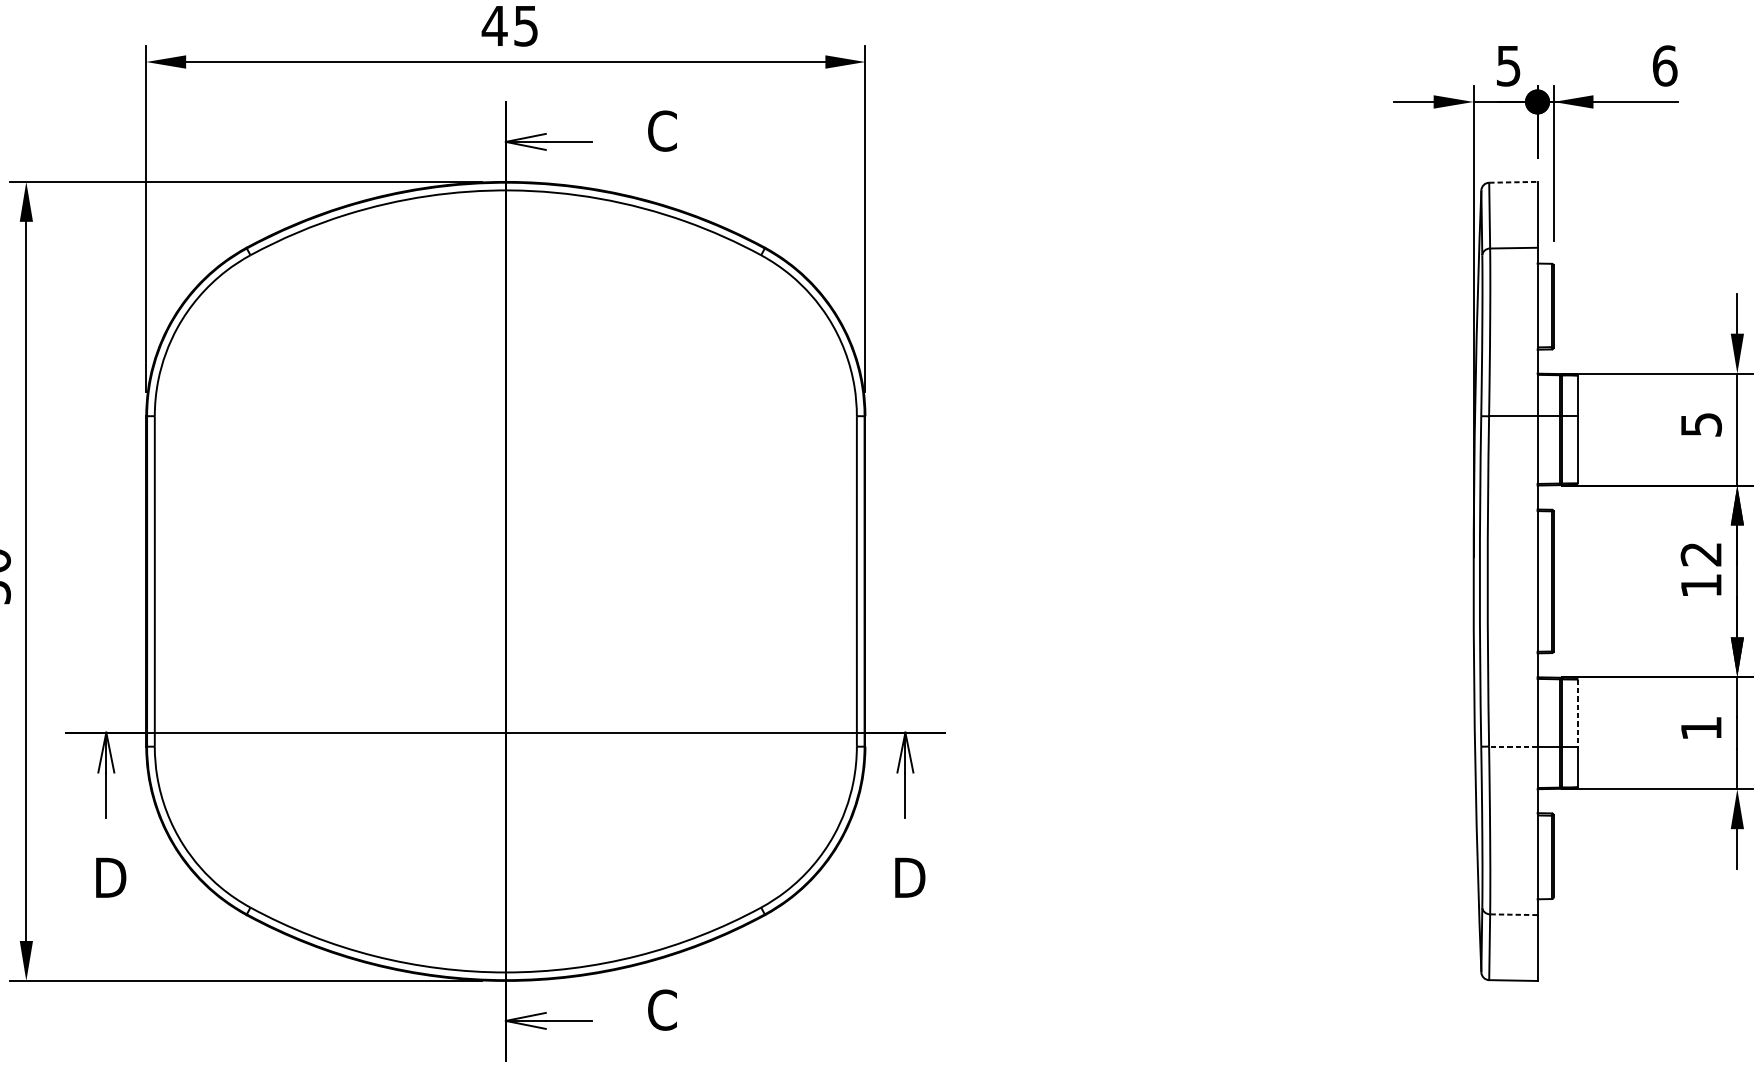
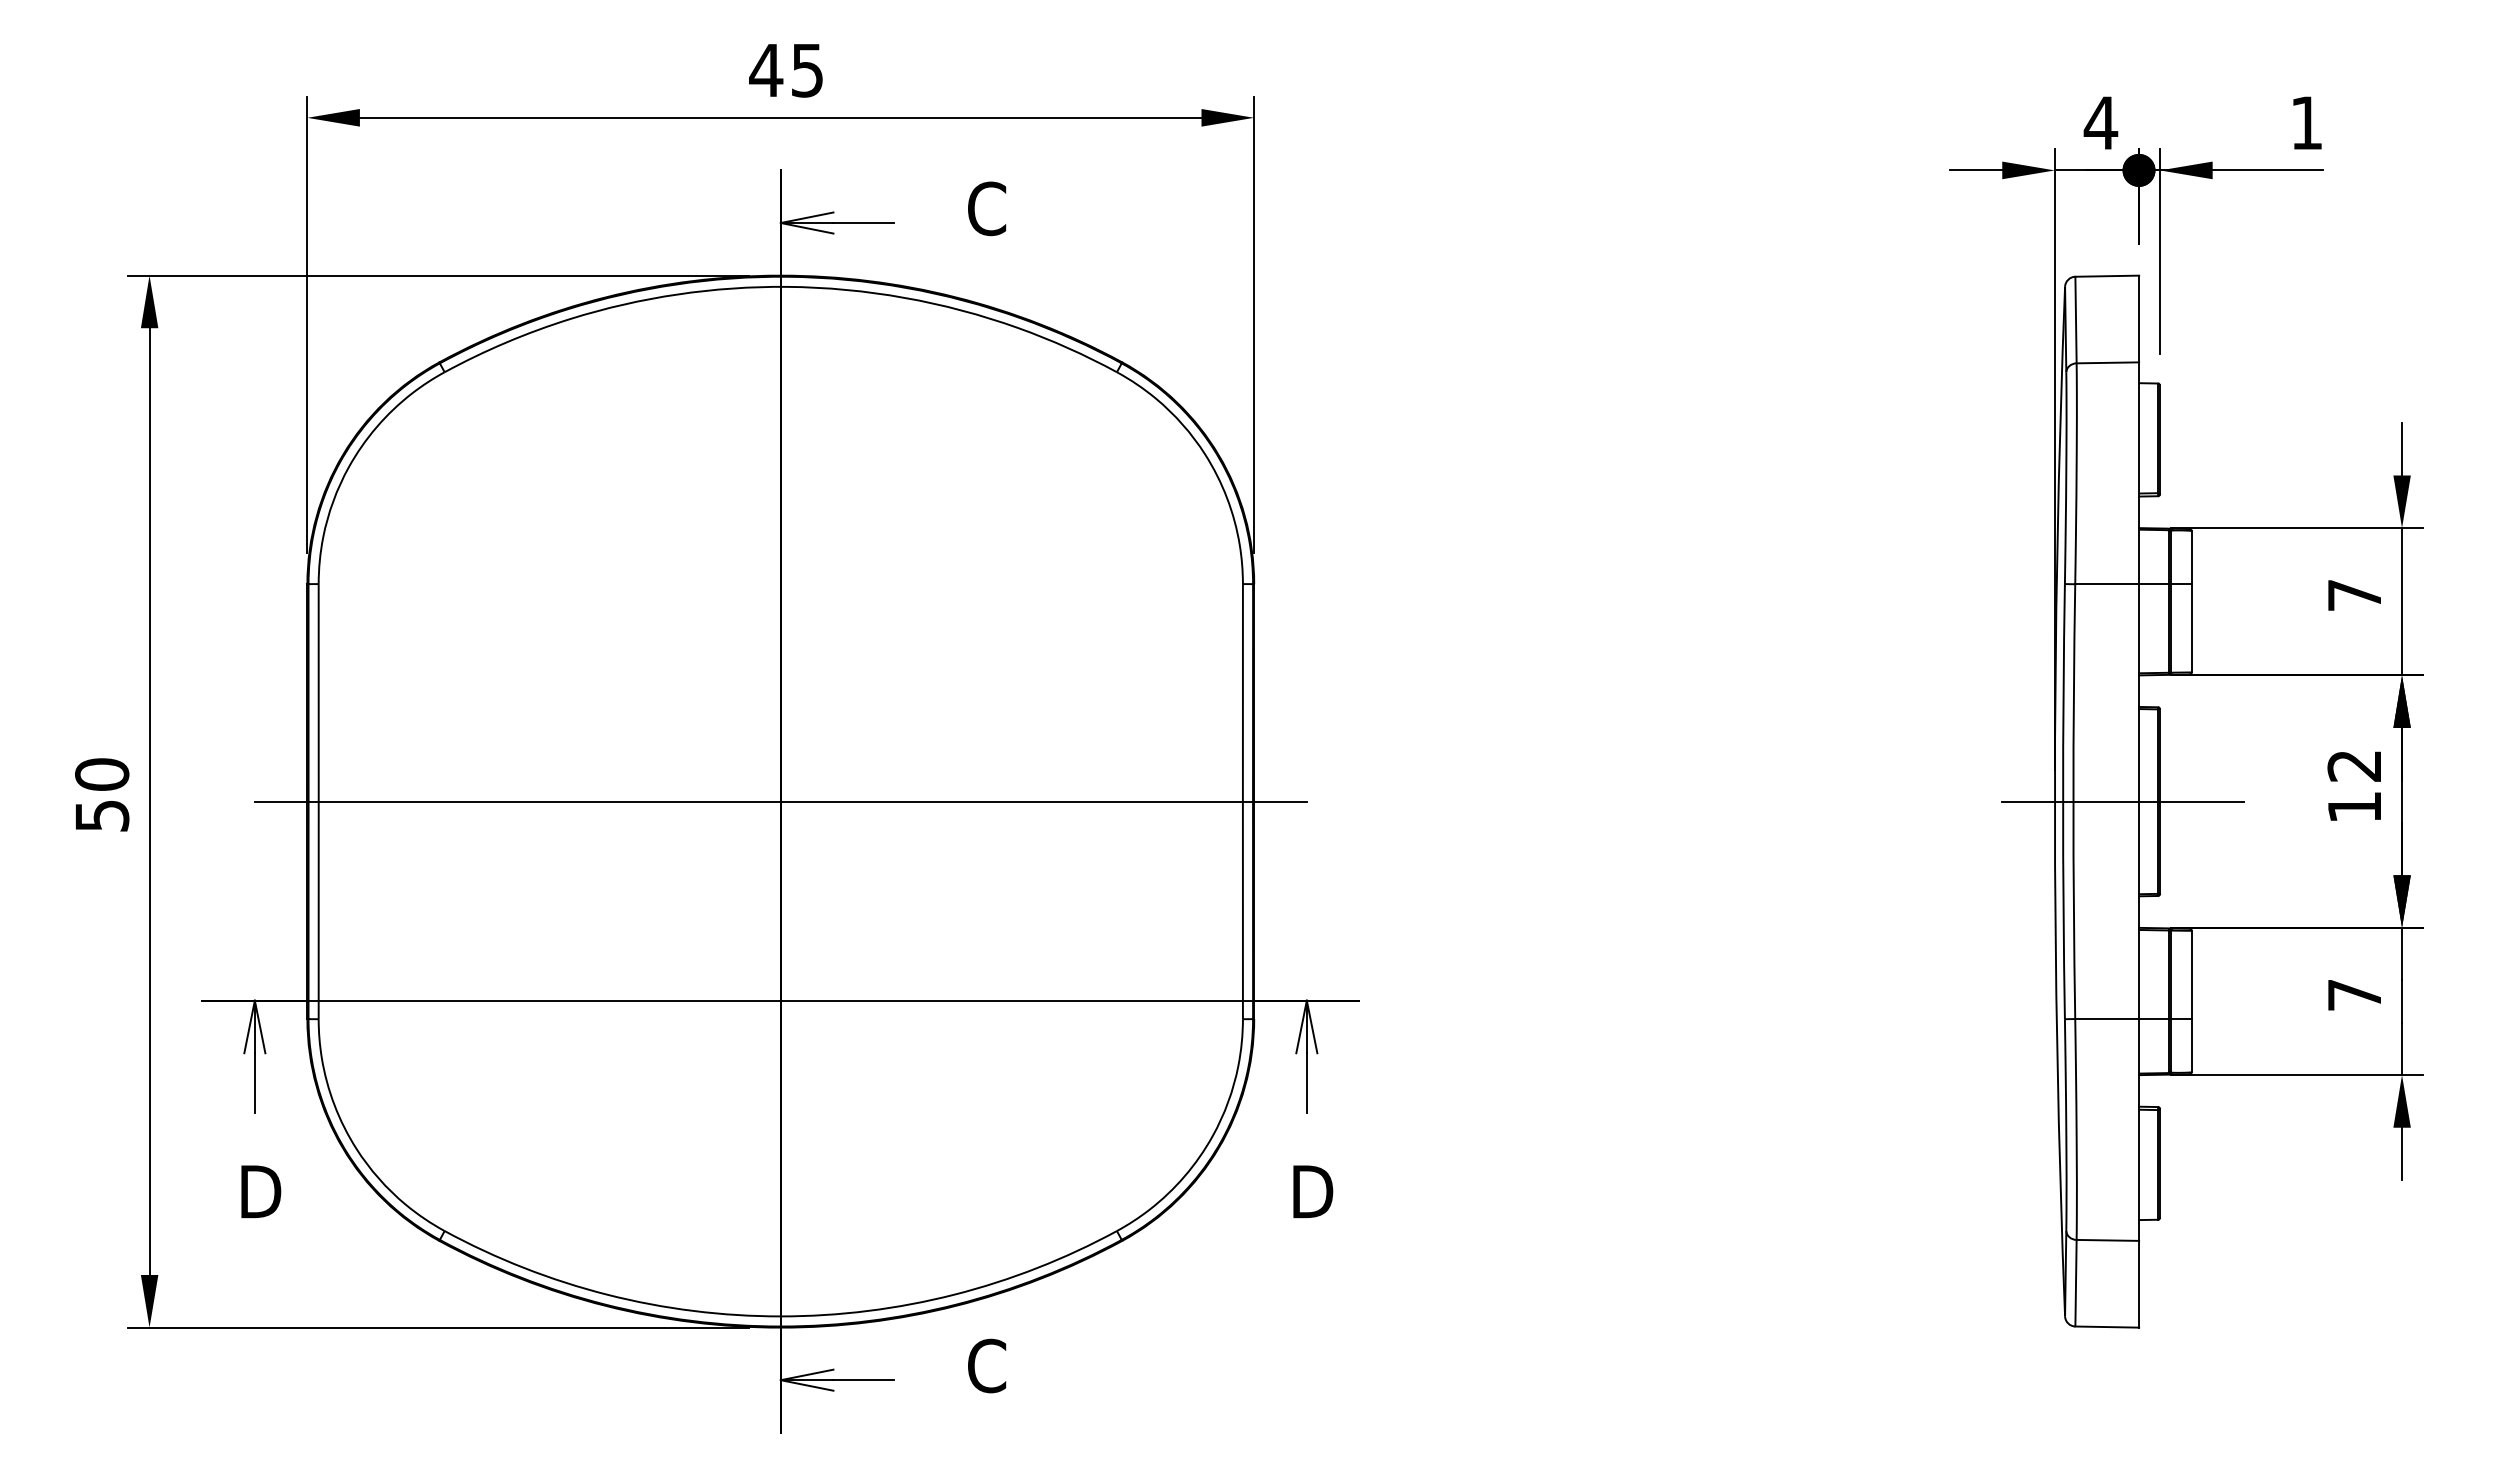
text: (1664, 65) -> (2306, 122), 6 -> 1
text: (1508, 66) -> (2100, 123), 5 -> 4
line: (1513, 182) -> (2107, 276), dashed -> solid
text: (1701, 424) -> (2354, 595), 5 -> 7
line: (505, 581) -> (780, 801), added
line: (1525, 581) -> (2123, 801), added
line: (1577, 713) -> (2191, 975), dashed -> solid
text: (1701, 728) -> (2354, 995), 1 -> 7
line: (1513, 746) -> (2107, 1019), dashed -> solid
line: (1513, 914) -> (2107, 1240), dashed -> solid

